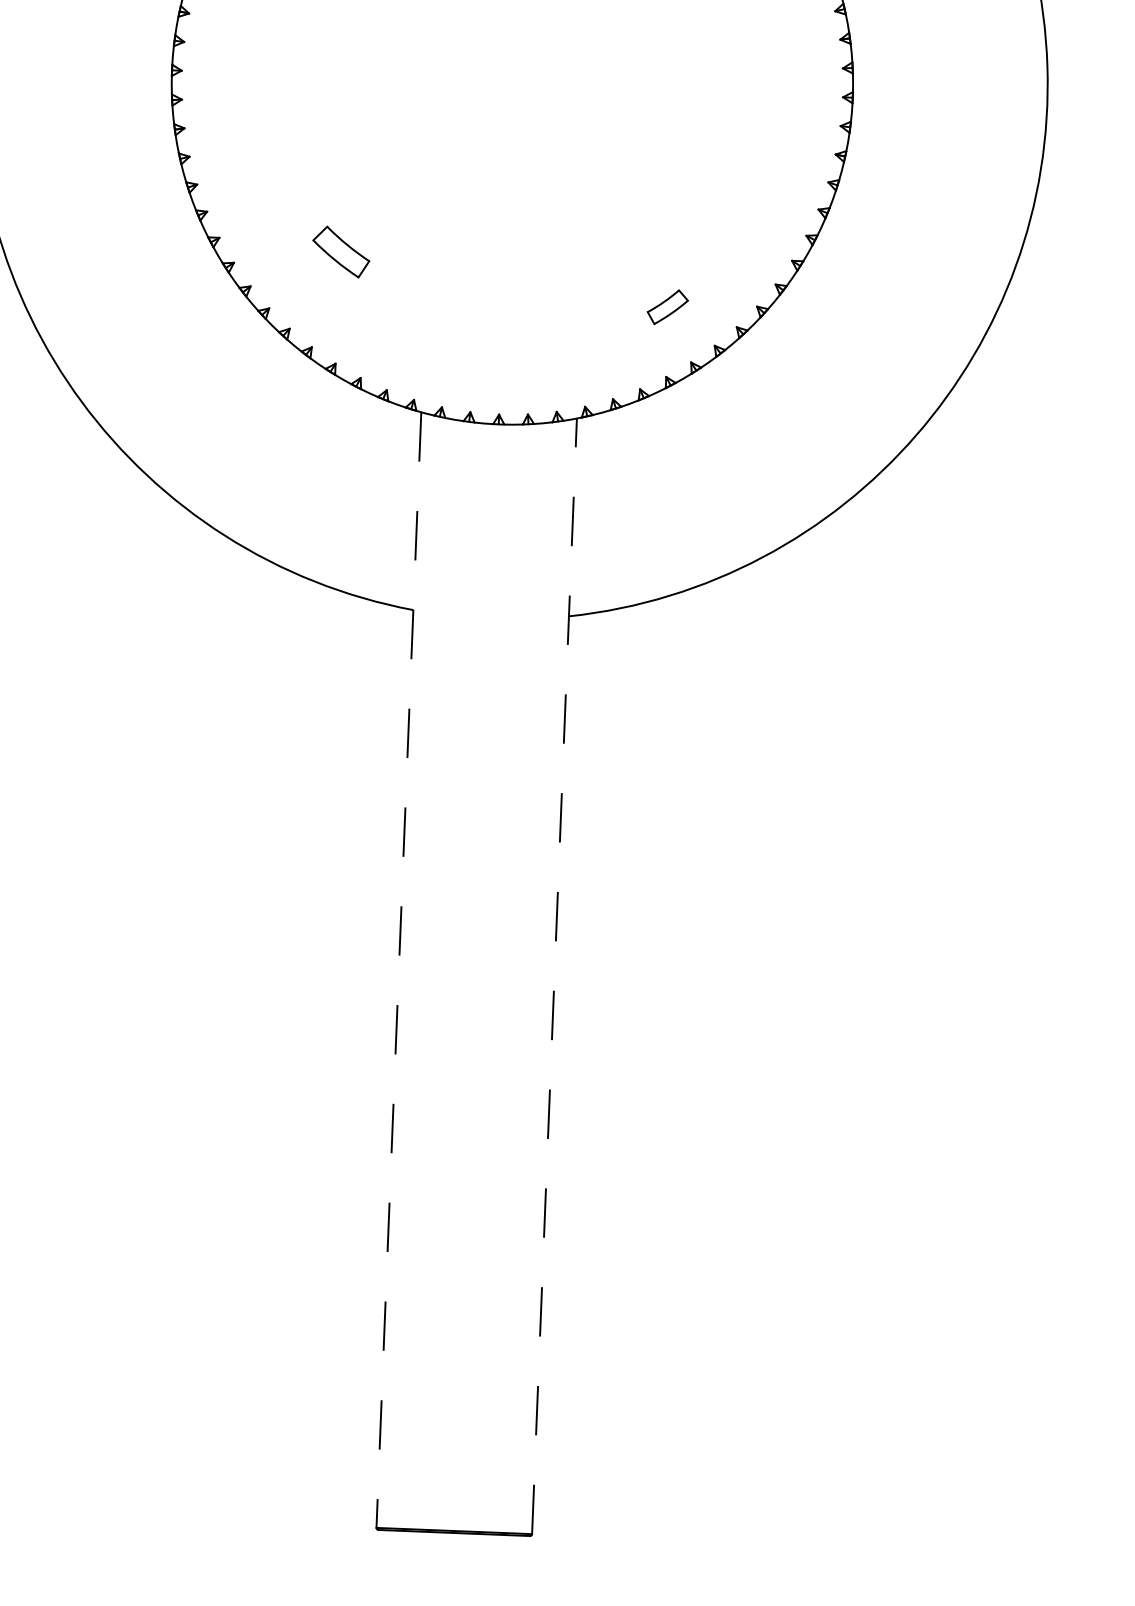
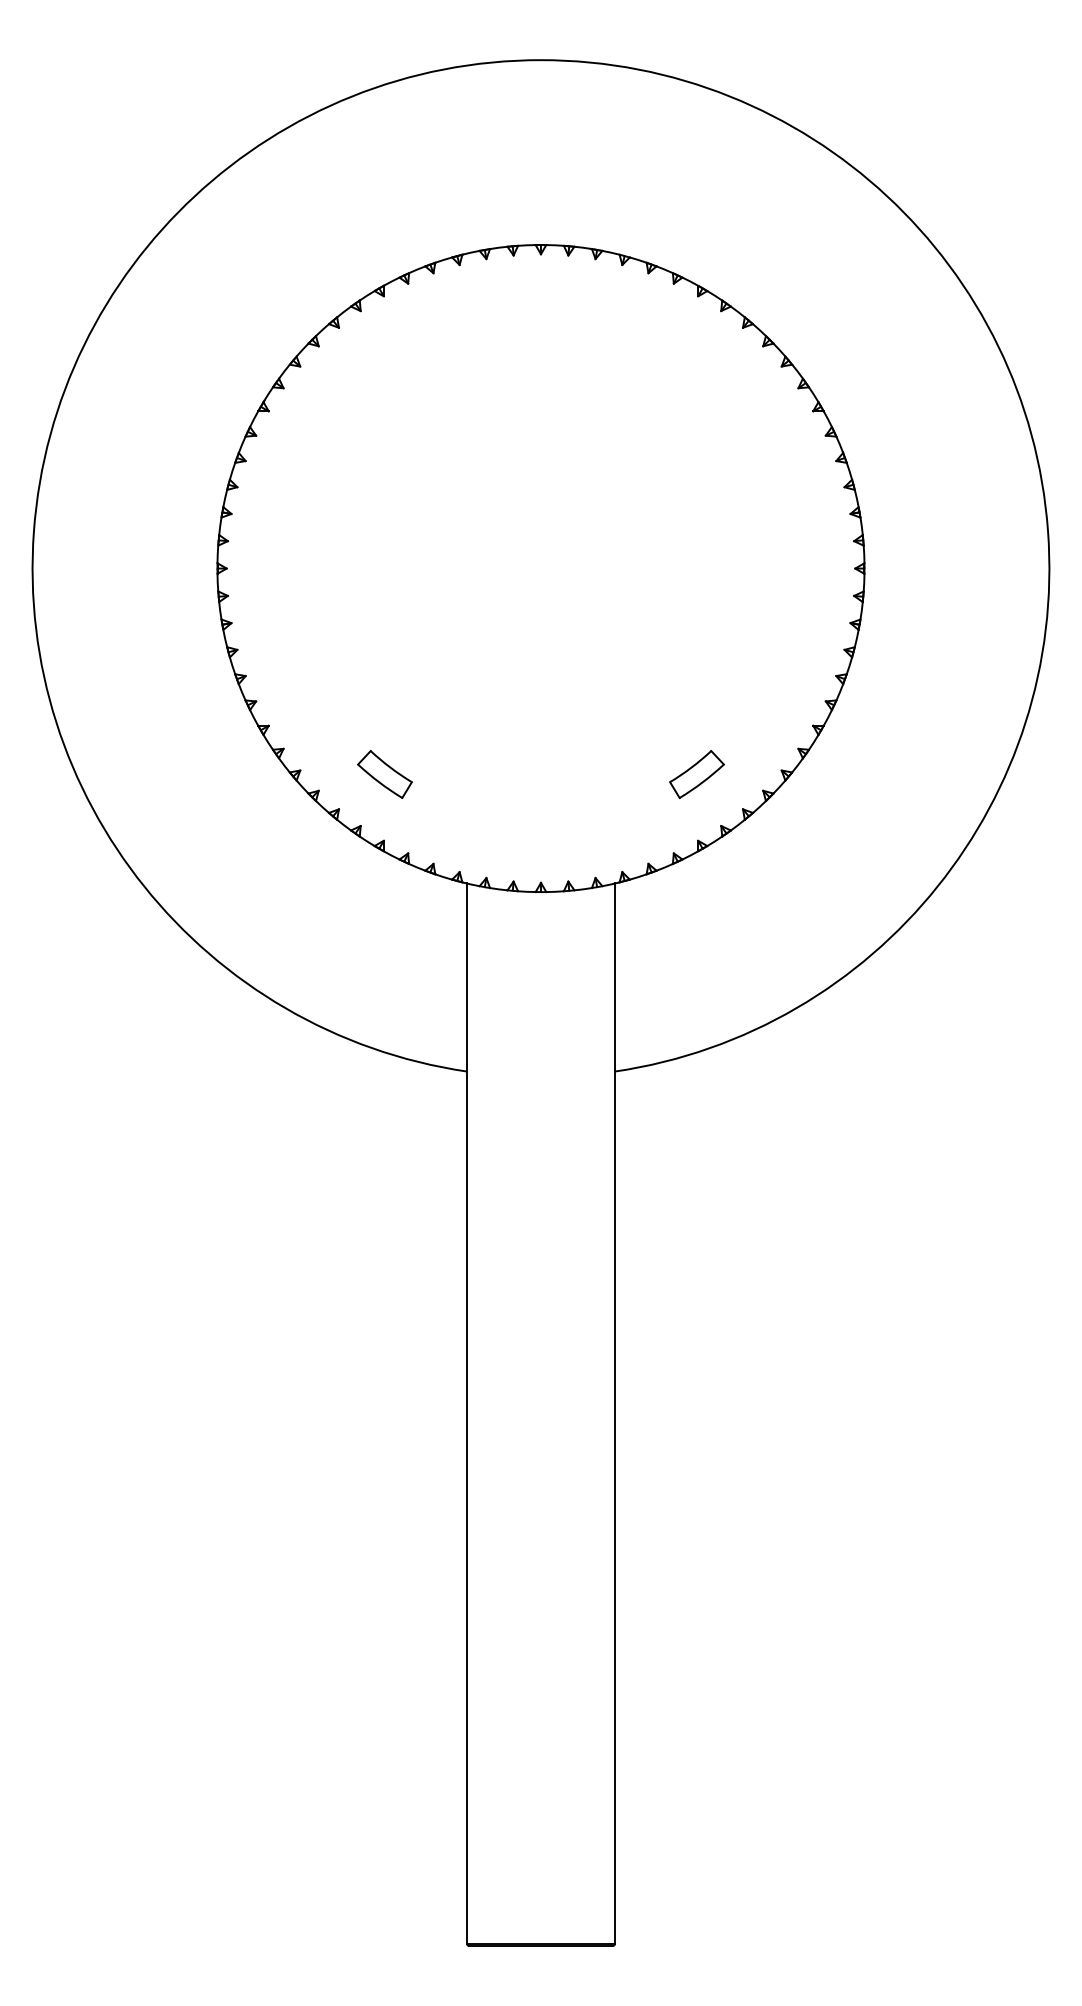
part: (340, 251) -> (384, 774), moved
part: (667, 307) -> (696, 774), size x1.43
line: (399, 970) -> (467, 1414), dashed -> solid
line: (554, 976) -> (614, 1413), dashed -> solid

